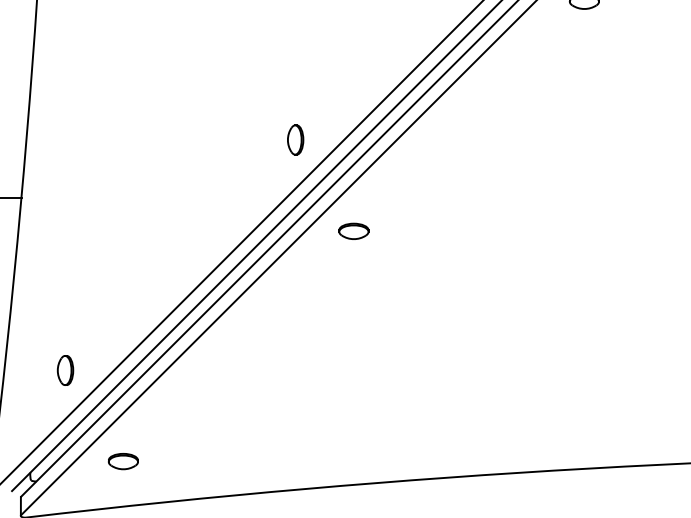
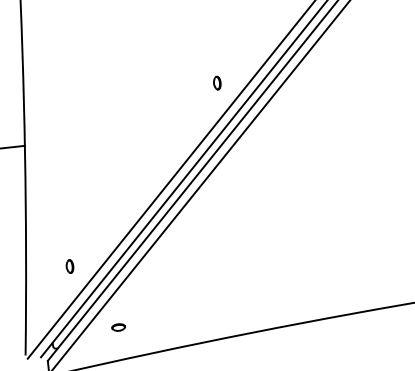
part: (295, 139) -> (217, 82), size x0.6
part: (353, 230) -> (265, 143), removed
part: (65, 370) -> (69, 266), size x0.6
part: (123, 461) -> (118, 327), size x0.6

